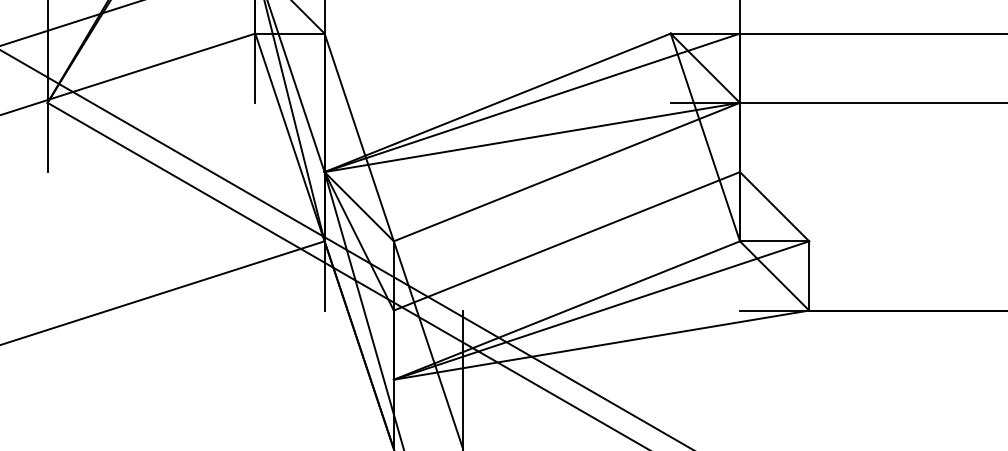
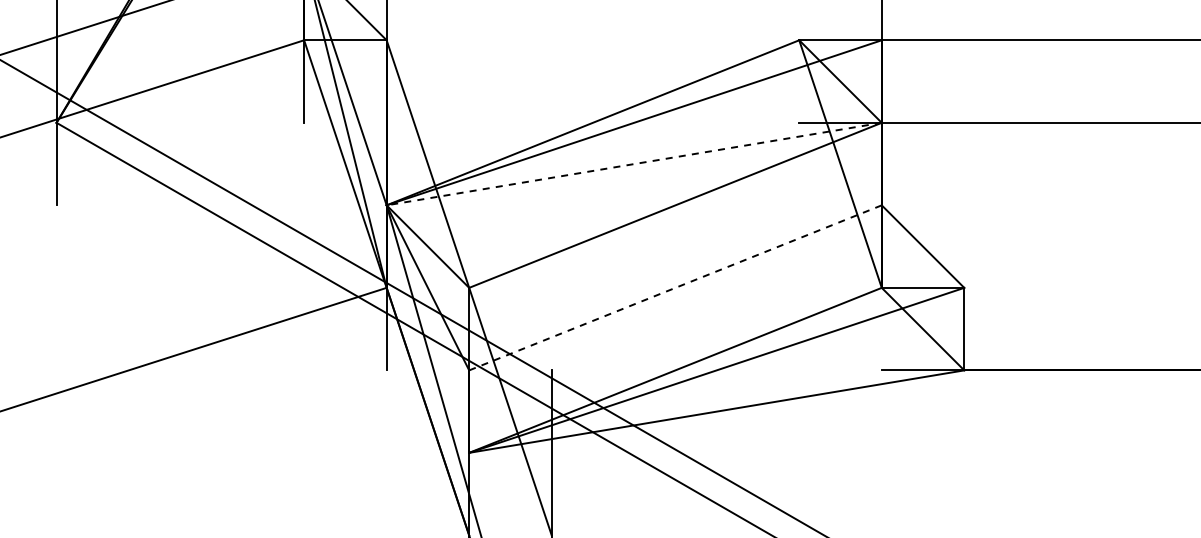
line: (532, 137) -> (634, 164), solid -> dashed
line: (566, 241) -> (675, 288), solid -> dashed

